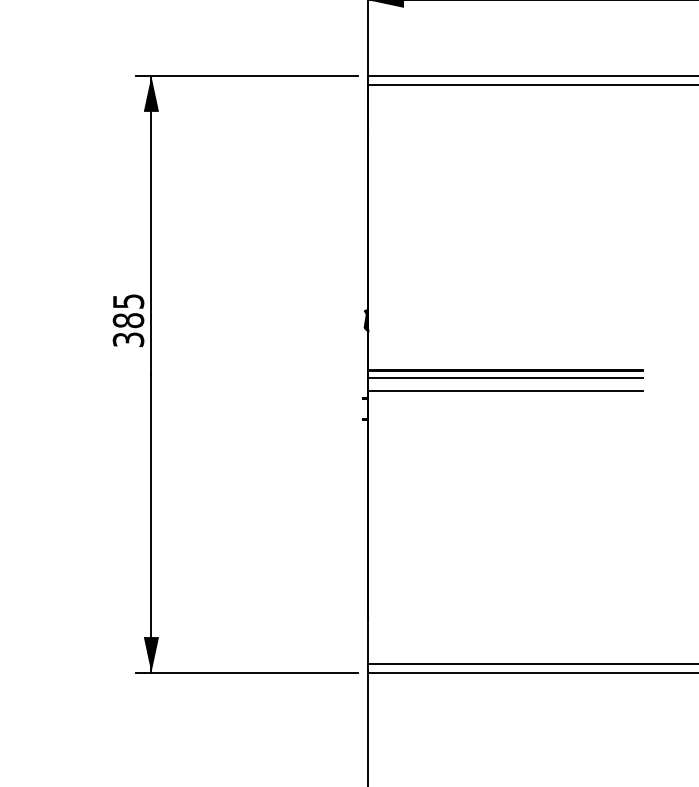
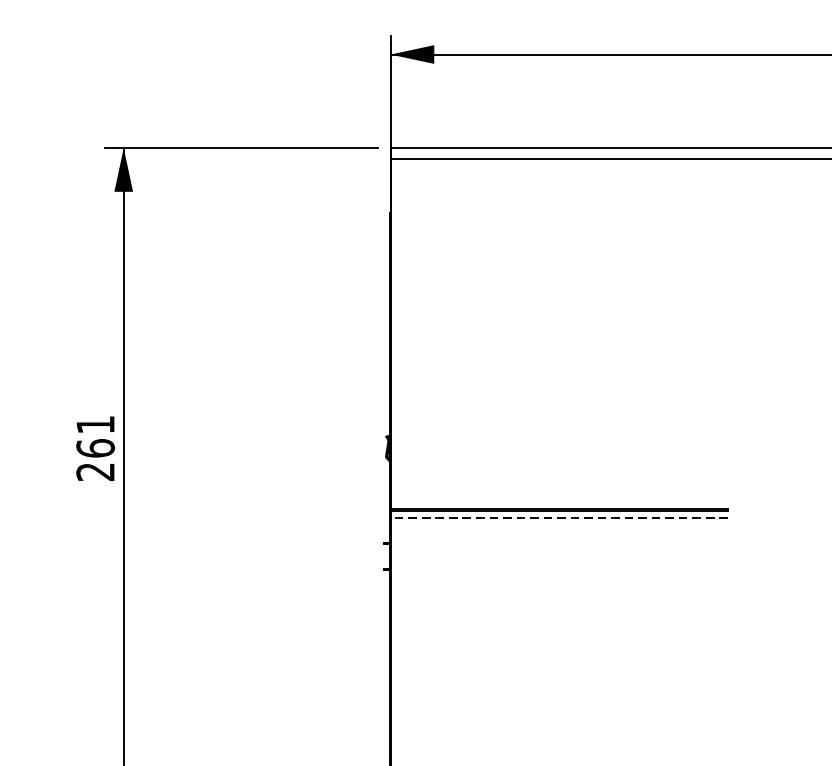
text: (128, 320) -> (95, 448), 385 -> 261
line: (505, 377) -> (559, 518), solid -> dashed
line: (505, 391) -> (559, 535), removed

